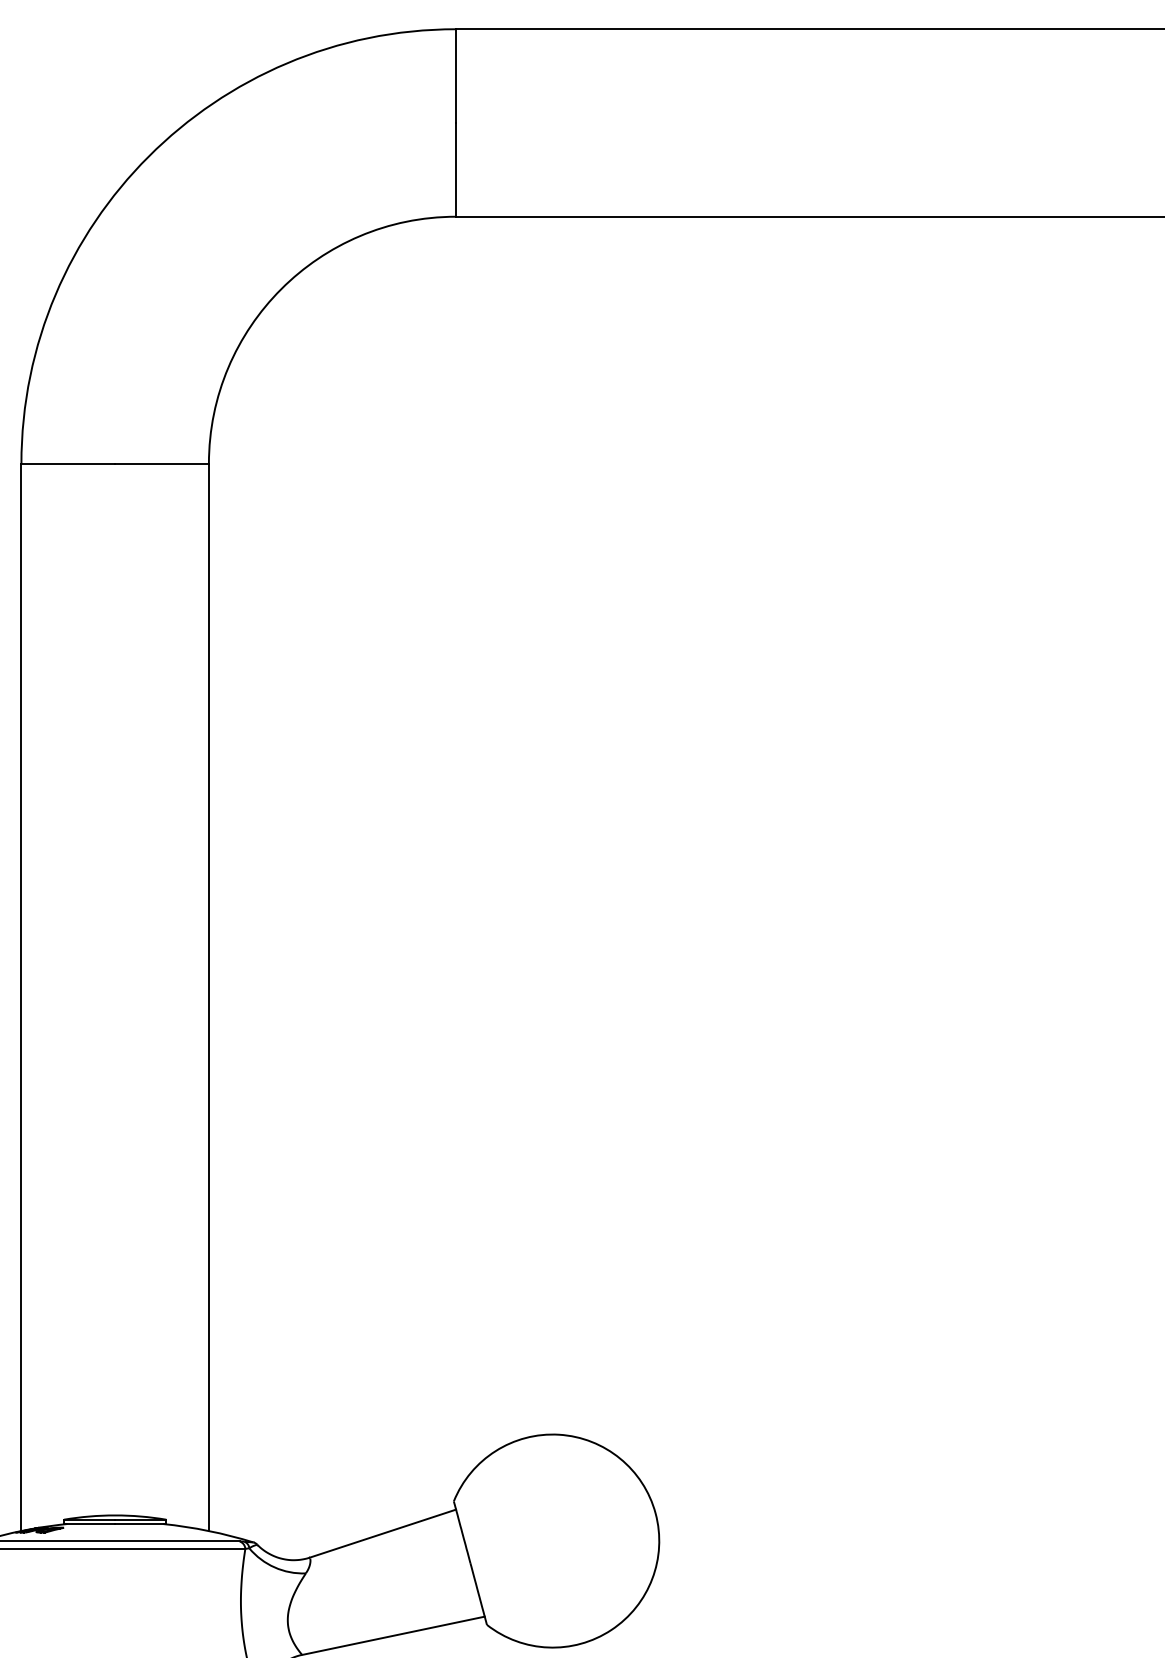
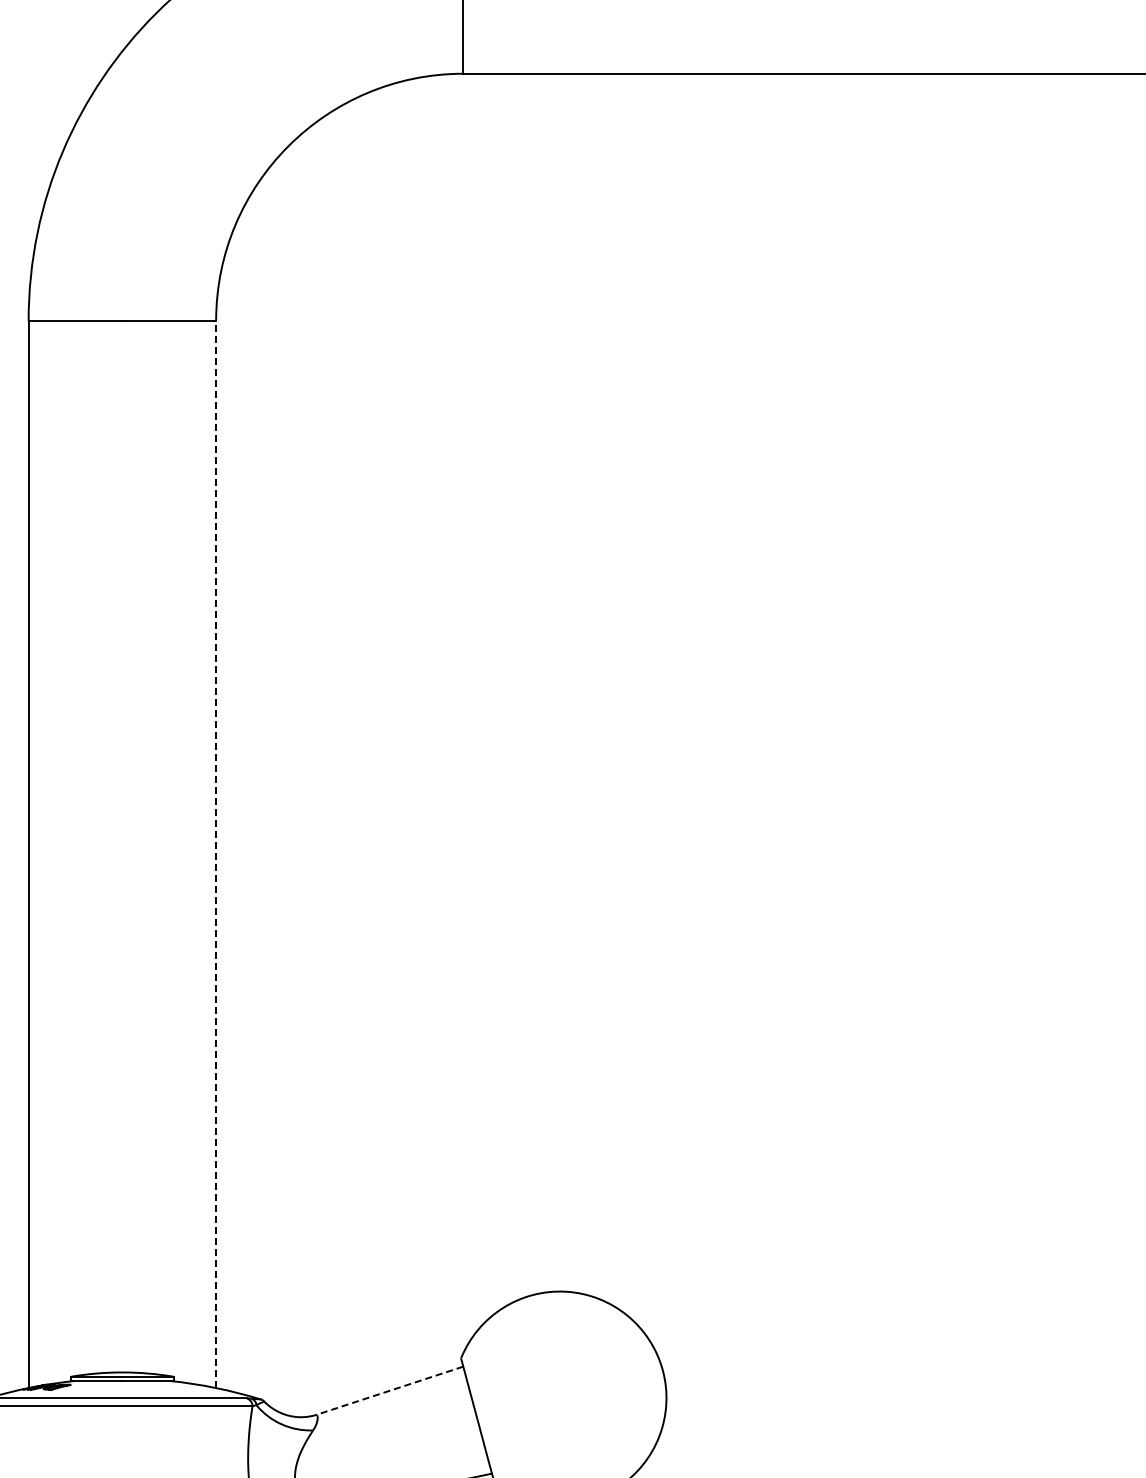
line: (208, 997) -> (215, 854), solid -> dashed
line: (383, 1533) -> (390, 1390), solid -> dashed

